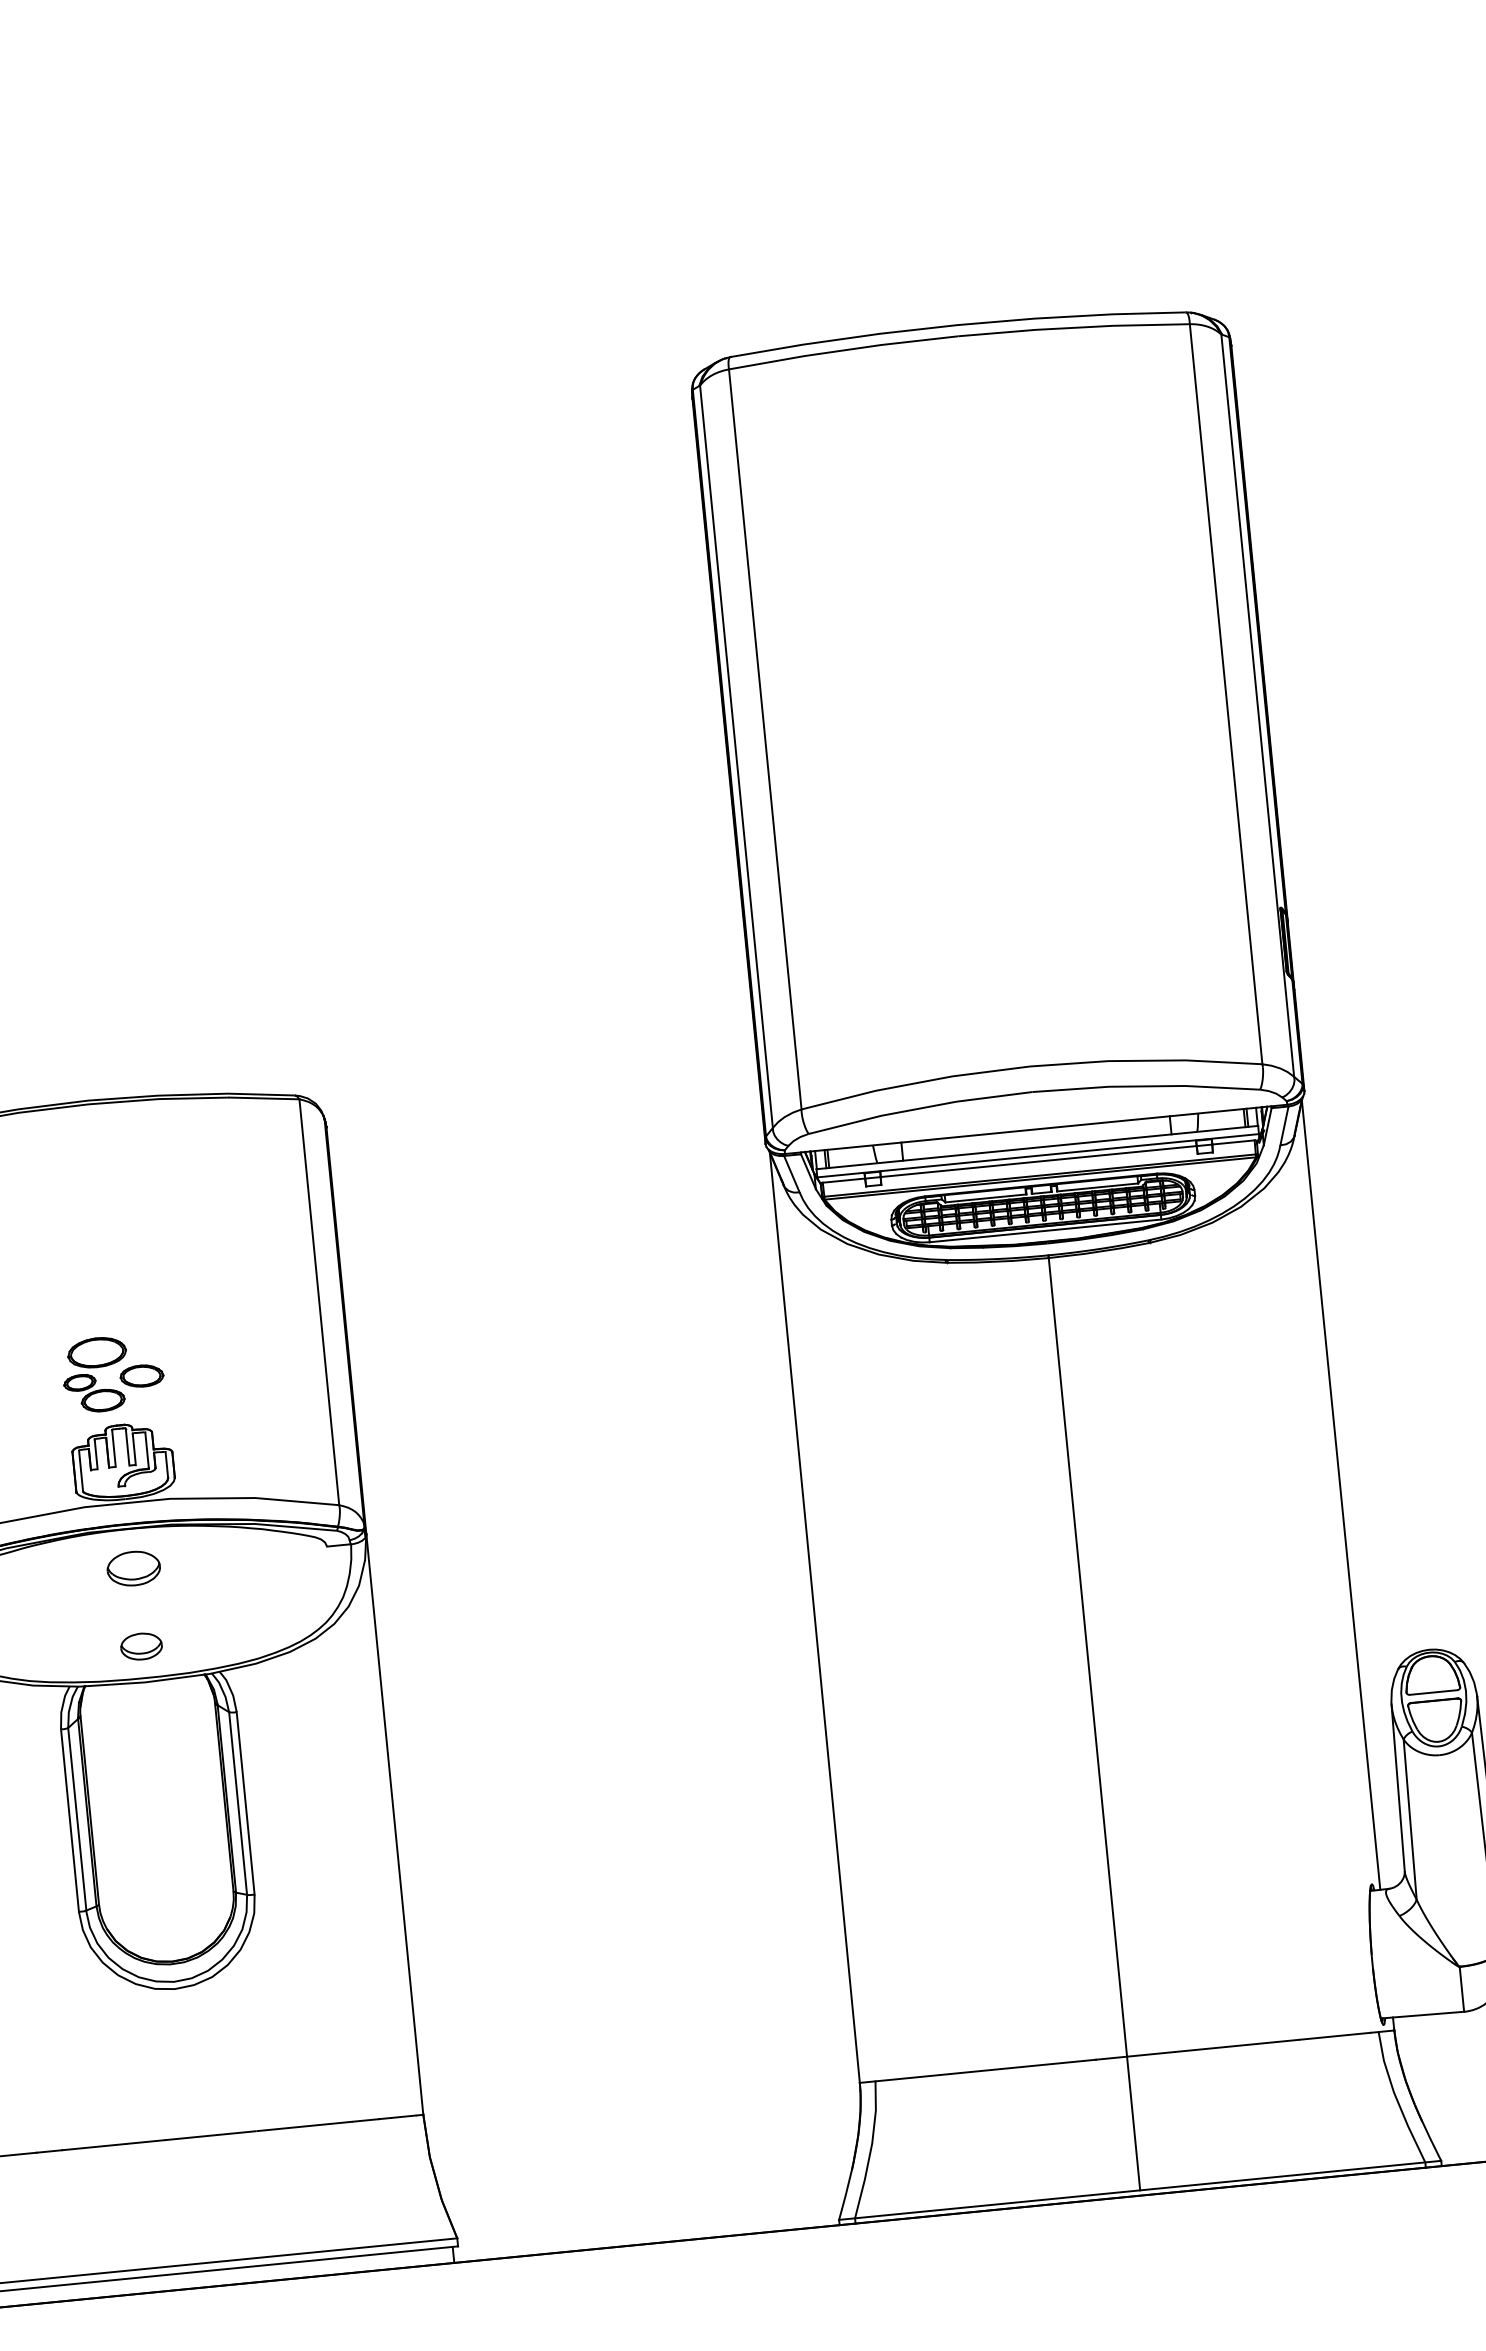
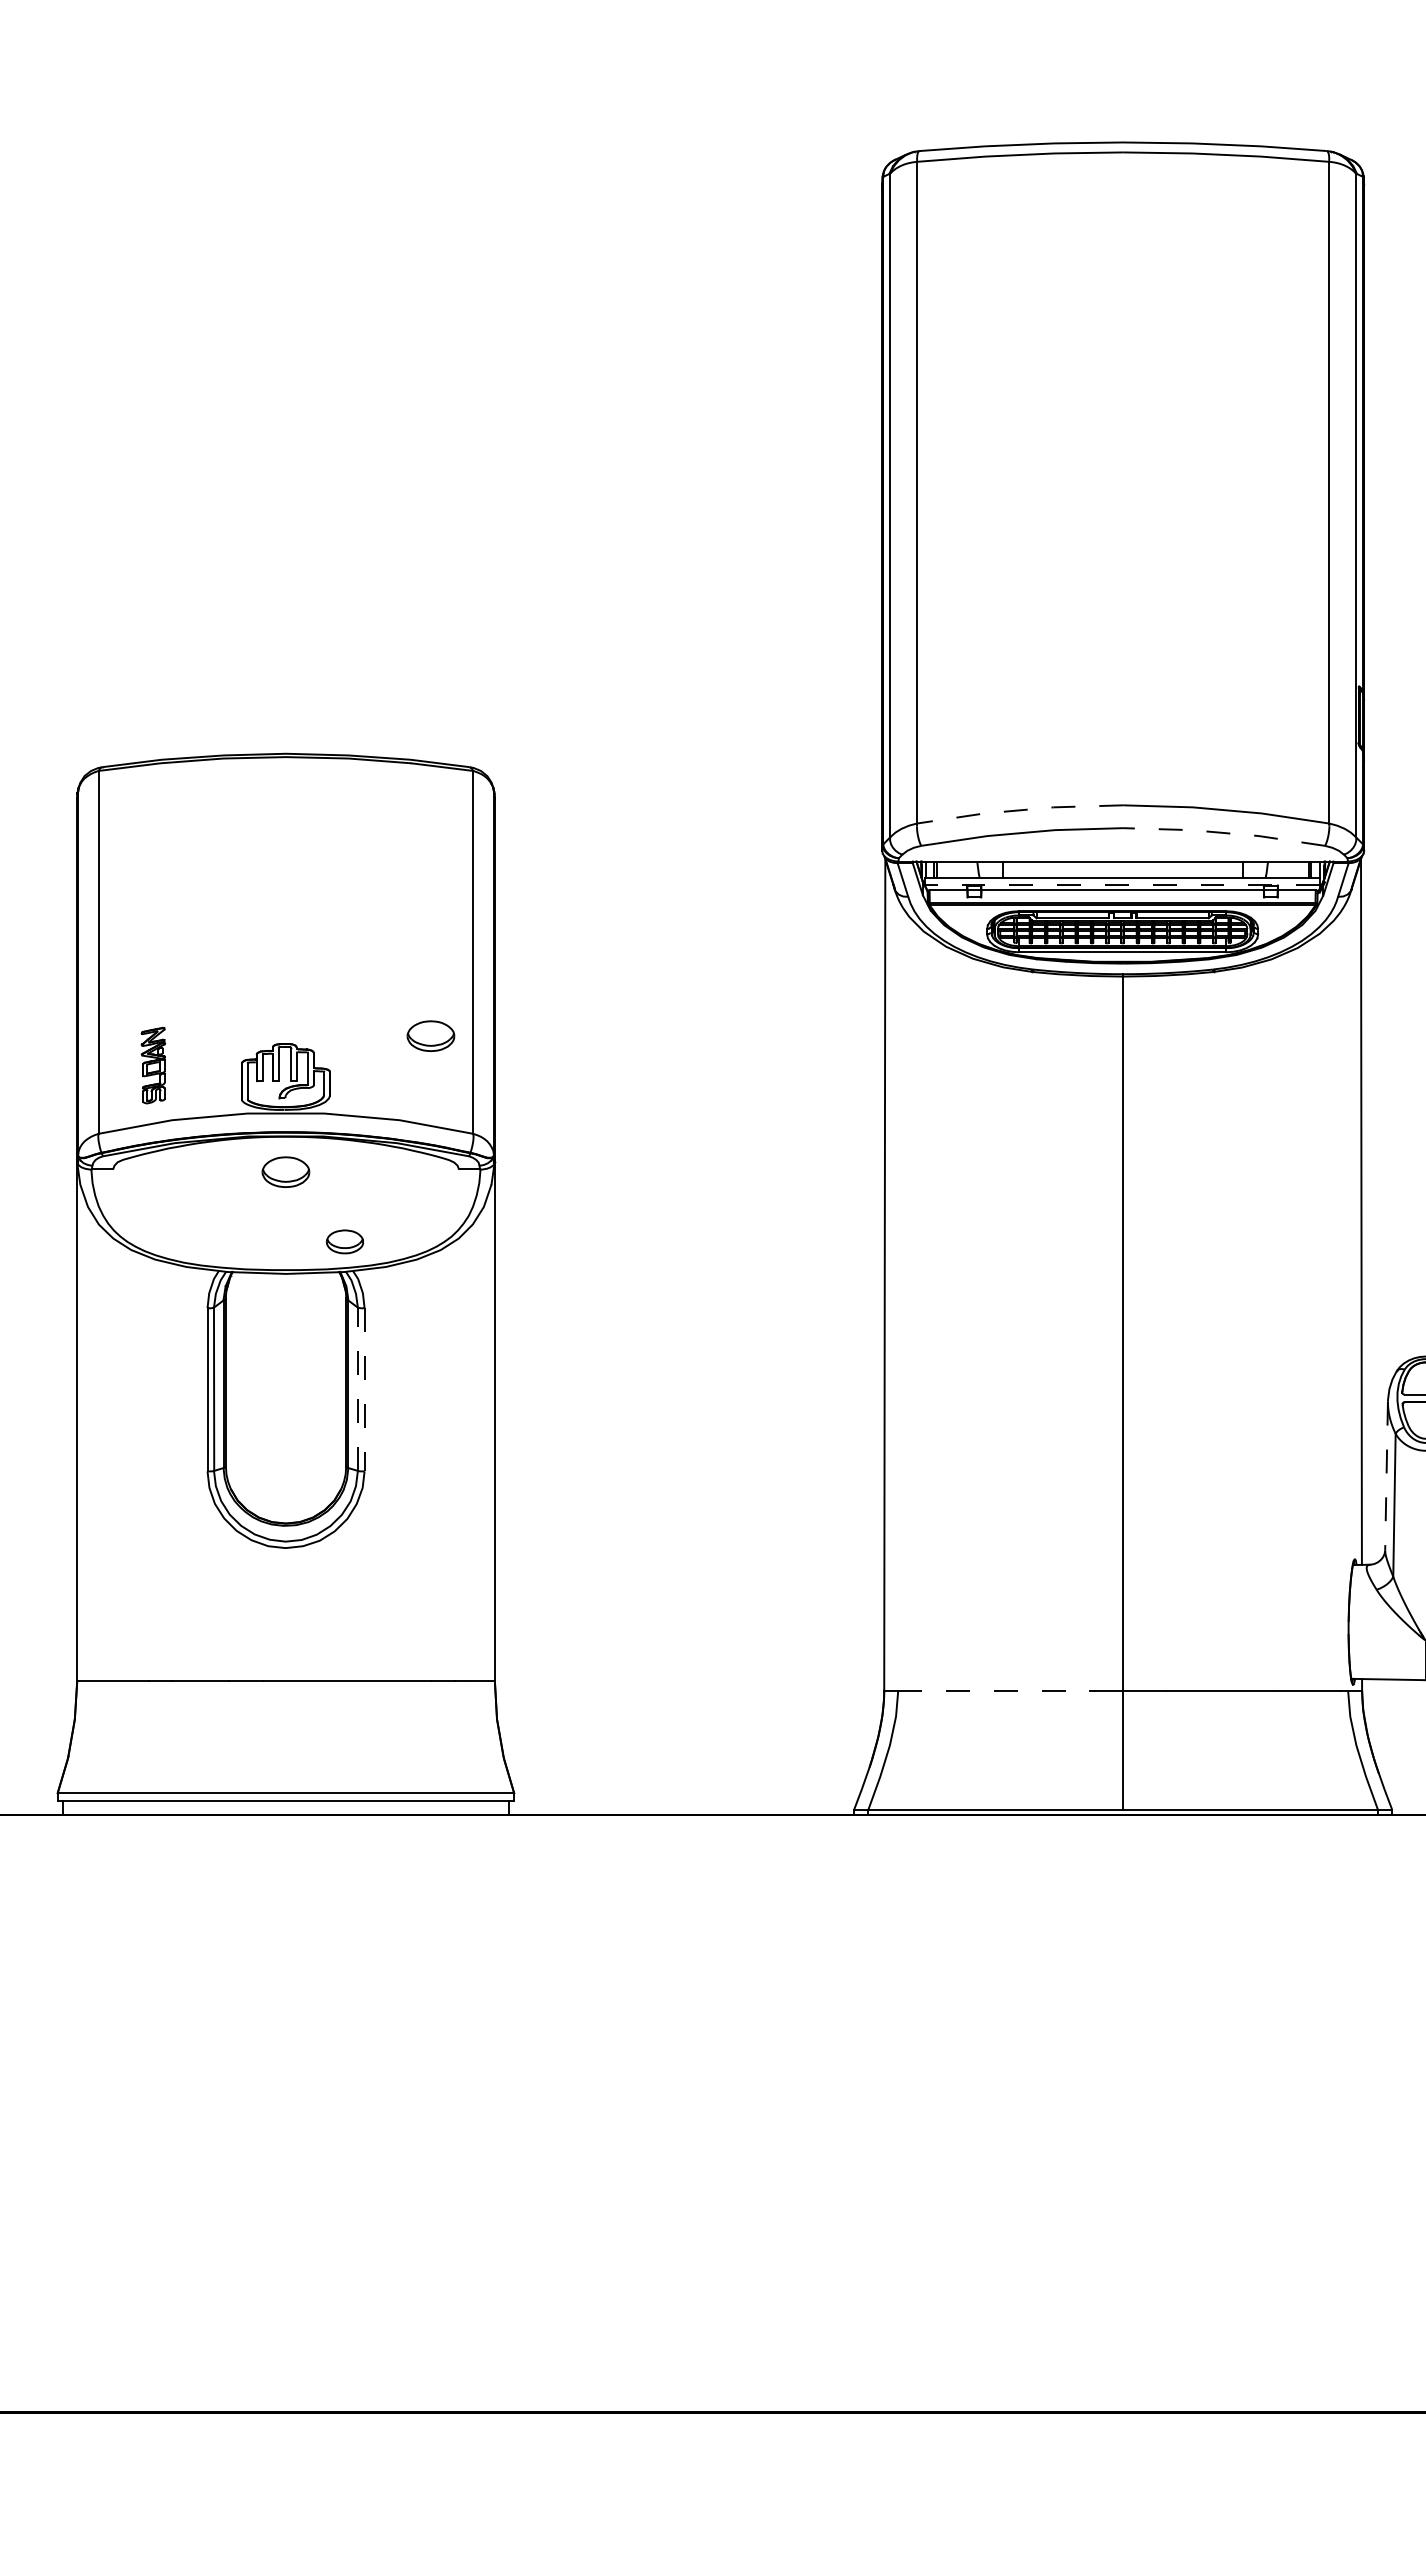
line: (914, 1083) -> (1019, 810), solid -> dashed
line: (1146, 1086) -> (1224, 833), solid -> dashed
line: (1038, 1156) -> (1122, 885), solid -> dashed
part: (119, 1374) -> (290, 999), removed
part: (280, 1399) -> (430, 1035), added
part: (140, 1646) -> (344, 1241), moved
line: (1398, 1788) -> (1386, 1476), solid -> dashed
line: (237, 1803) -> (357, 1389), solid -> dashed
line: (245, 1803) -> (364, 1389), solid -> dashed
line: (985, 2070) -> (996, 1690), solid -> dashed

